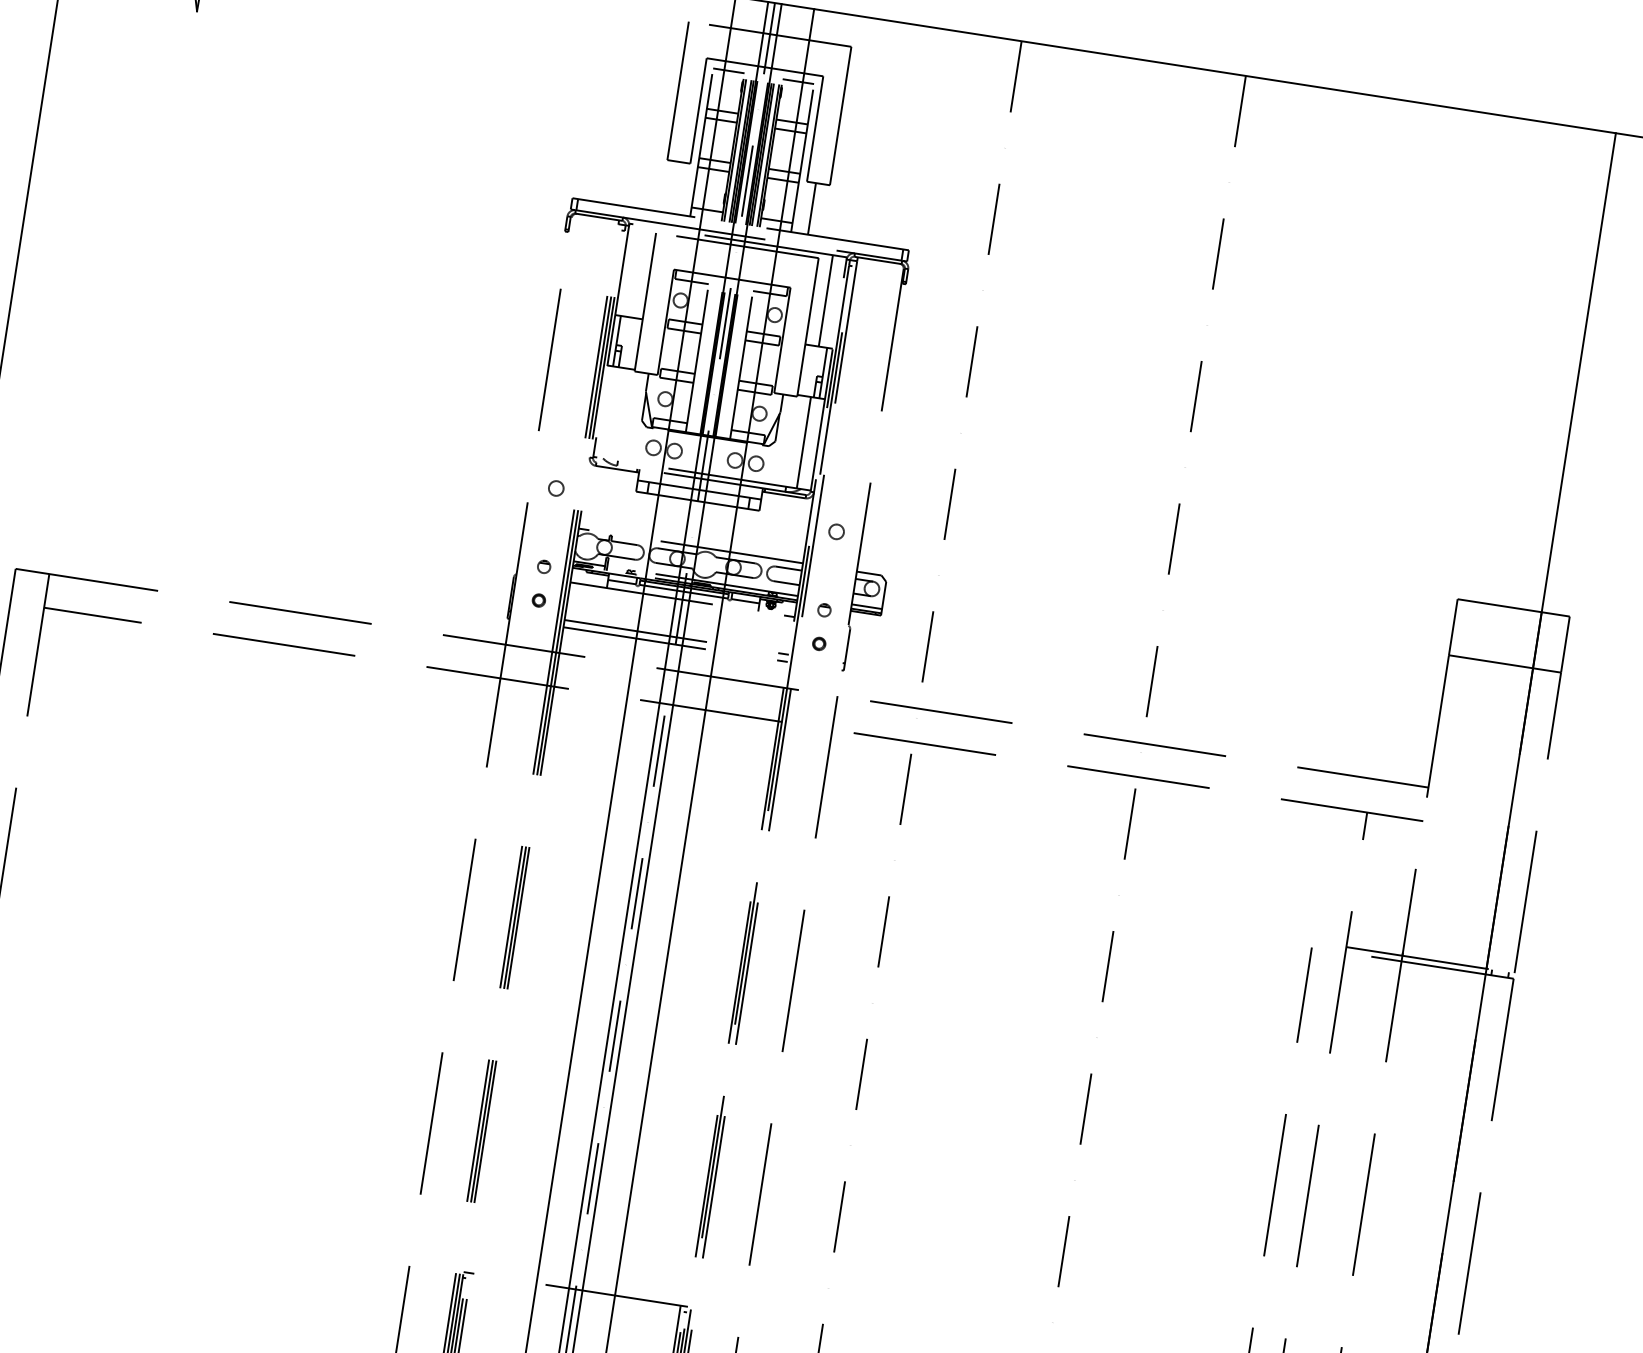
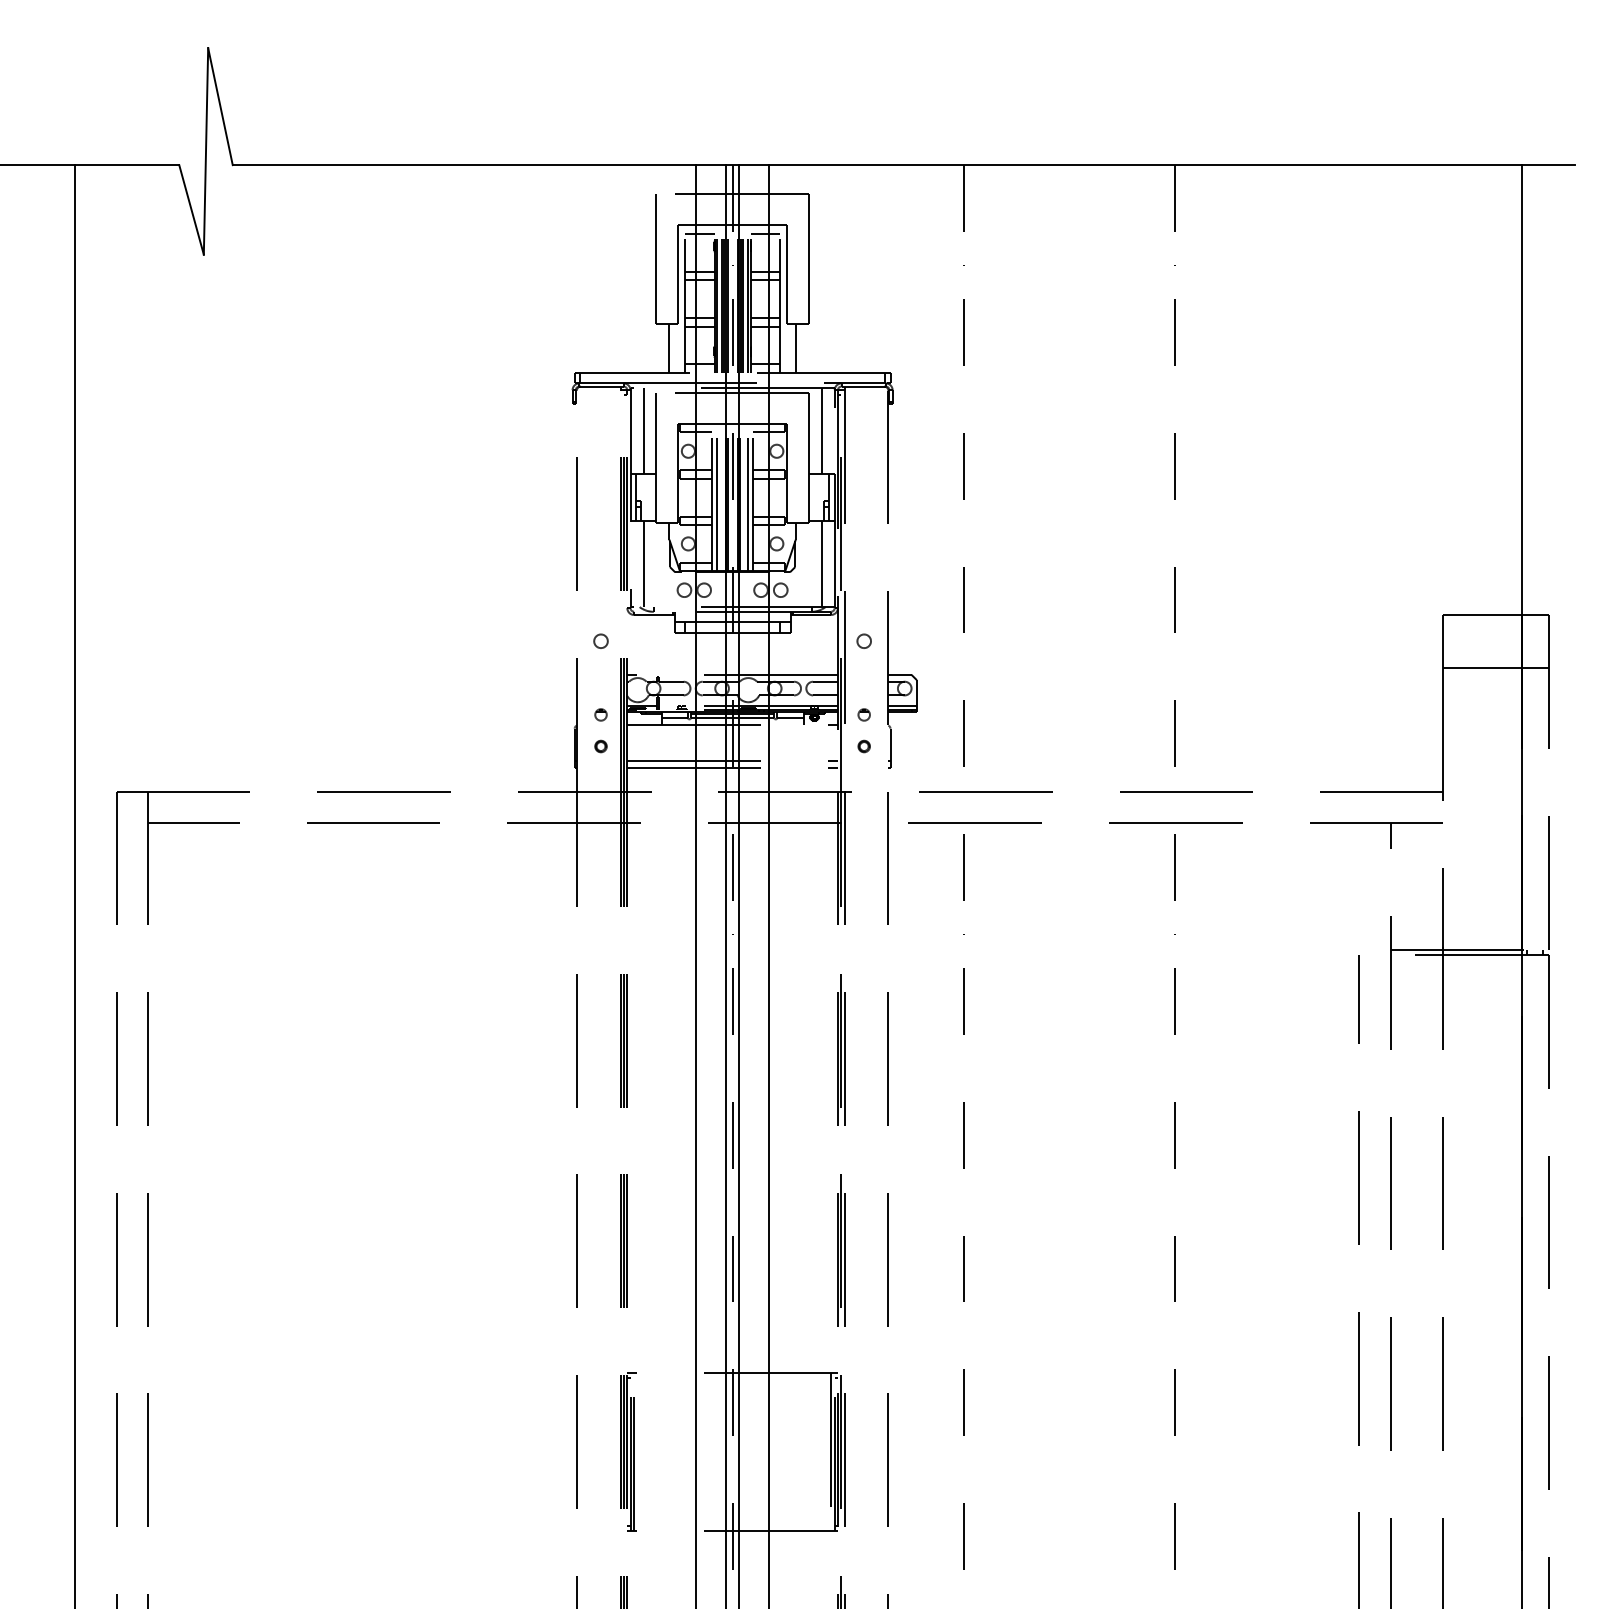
line: (677, 187) -> (669, 348), added
line: (636, 270) -> (643, 430), added
line: (704, 354) -> (717, 497), added
line: (737, 359) -> (748, 497), added
line: (614, 413) -> (643, 564), added

